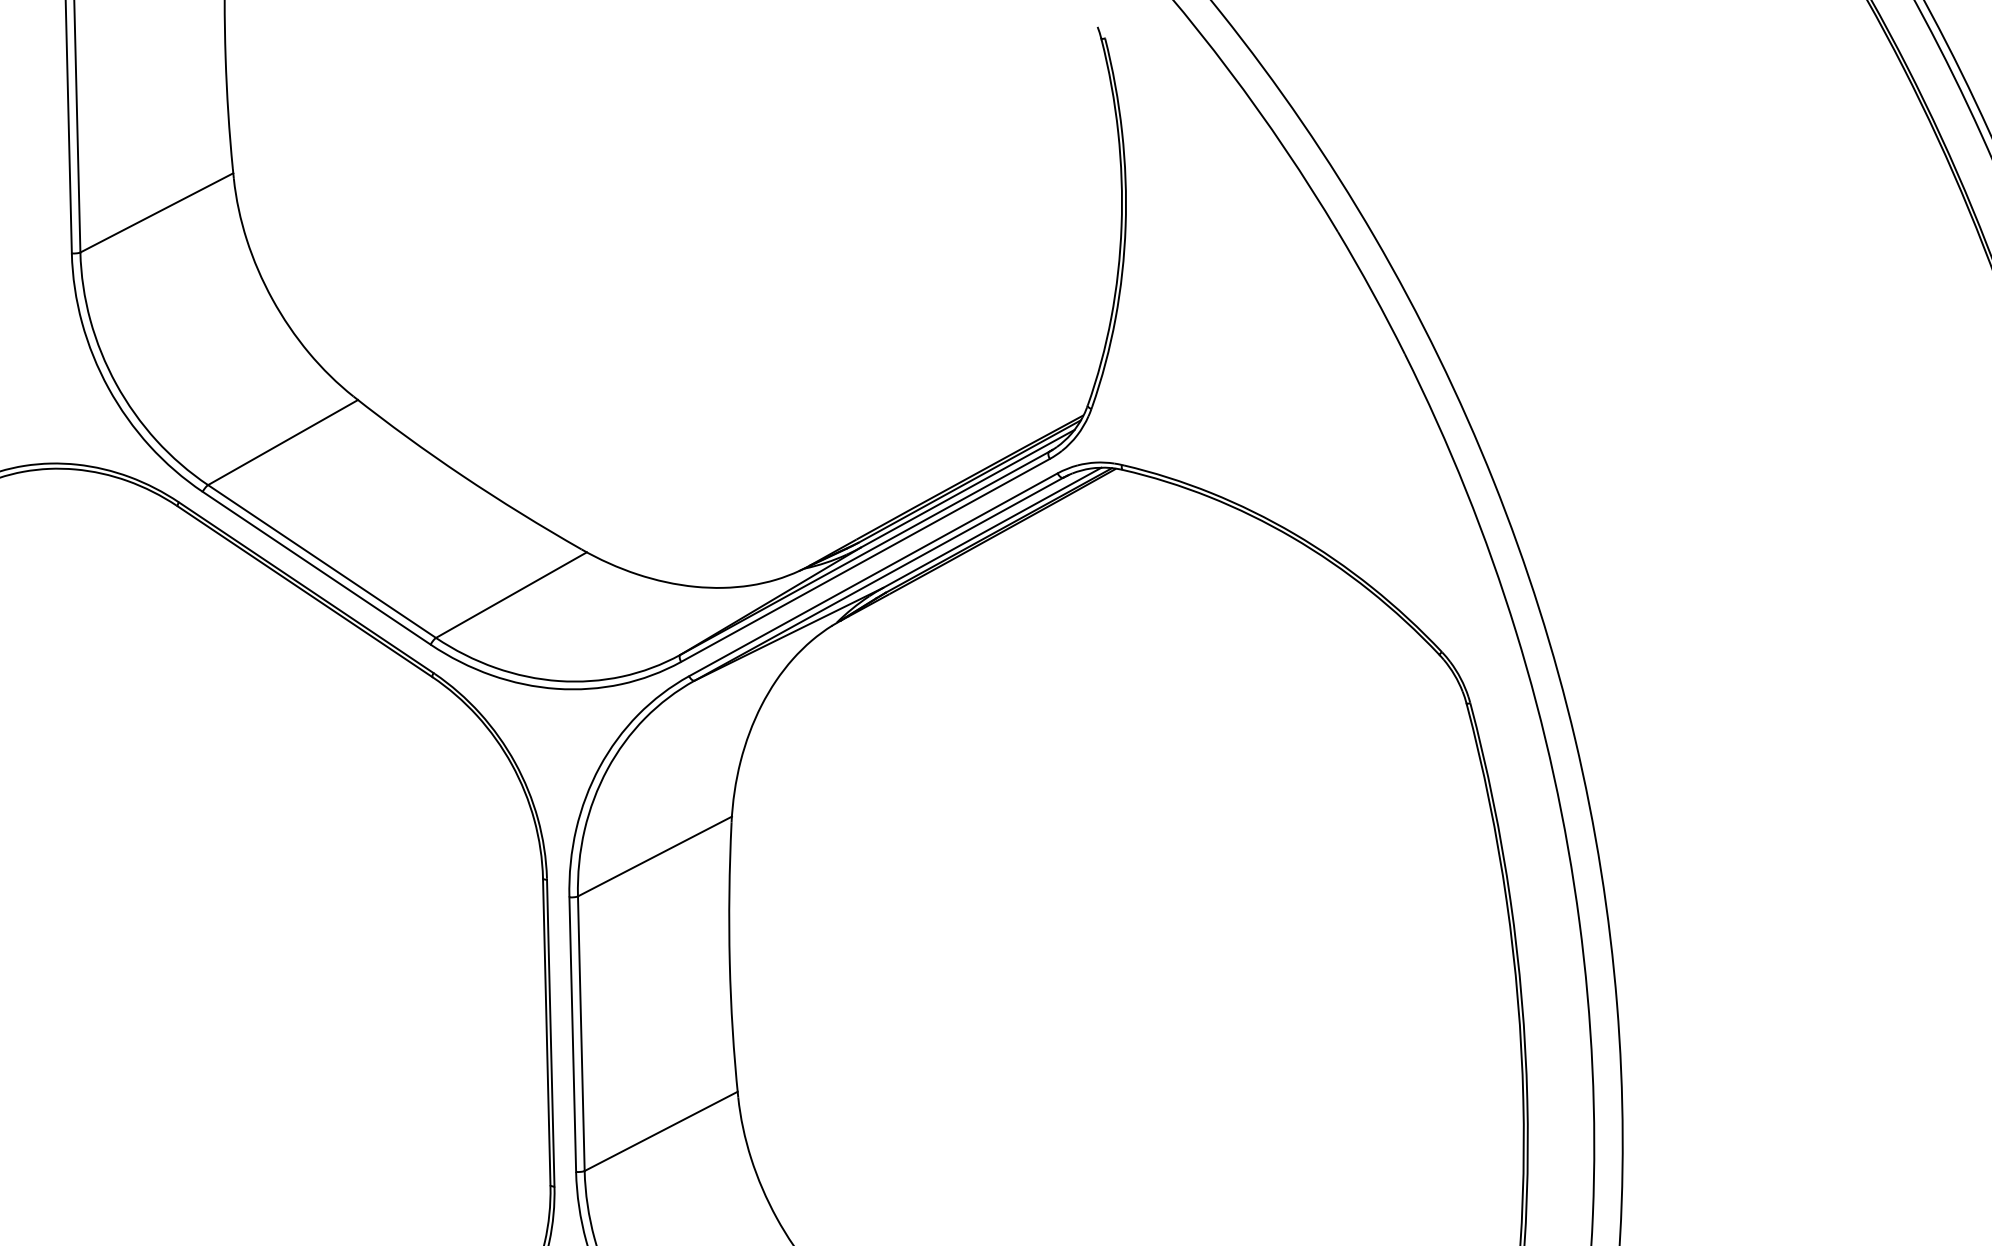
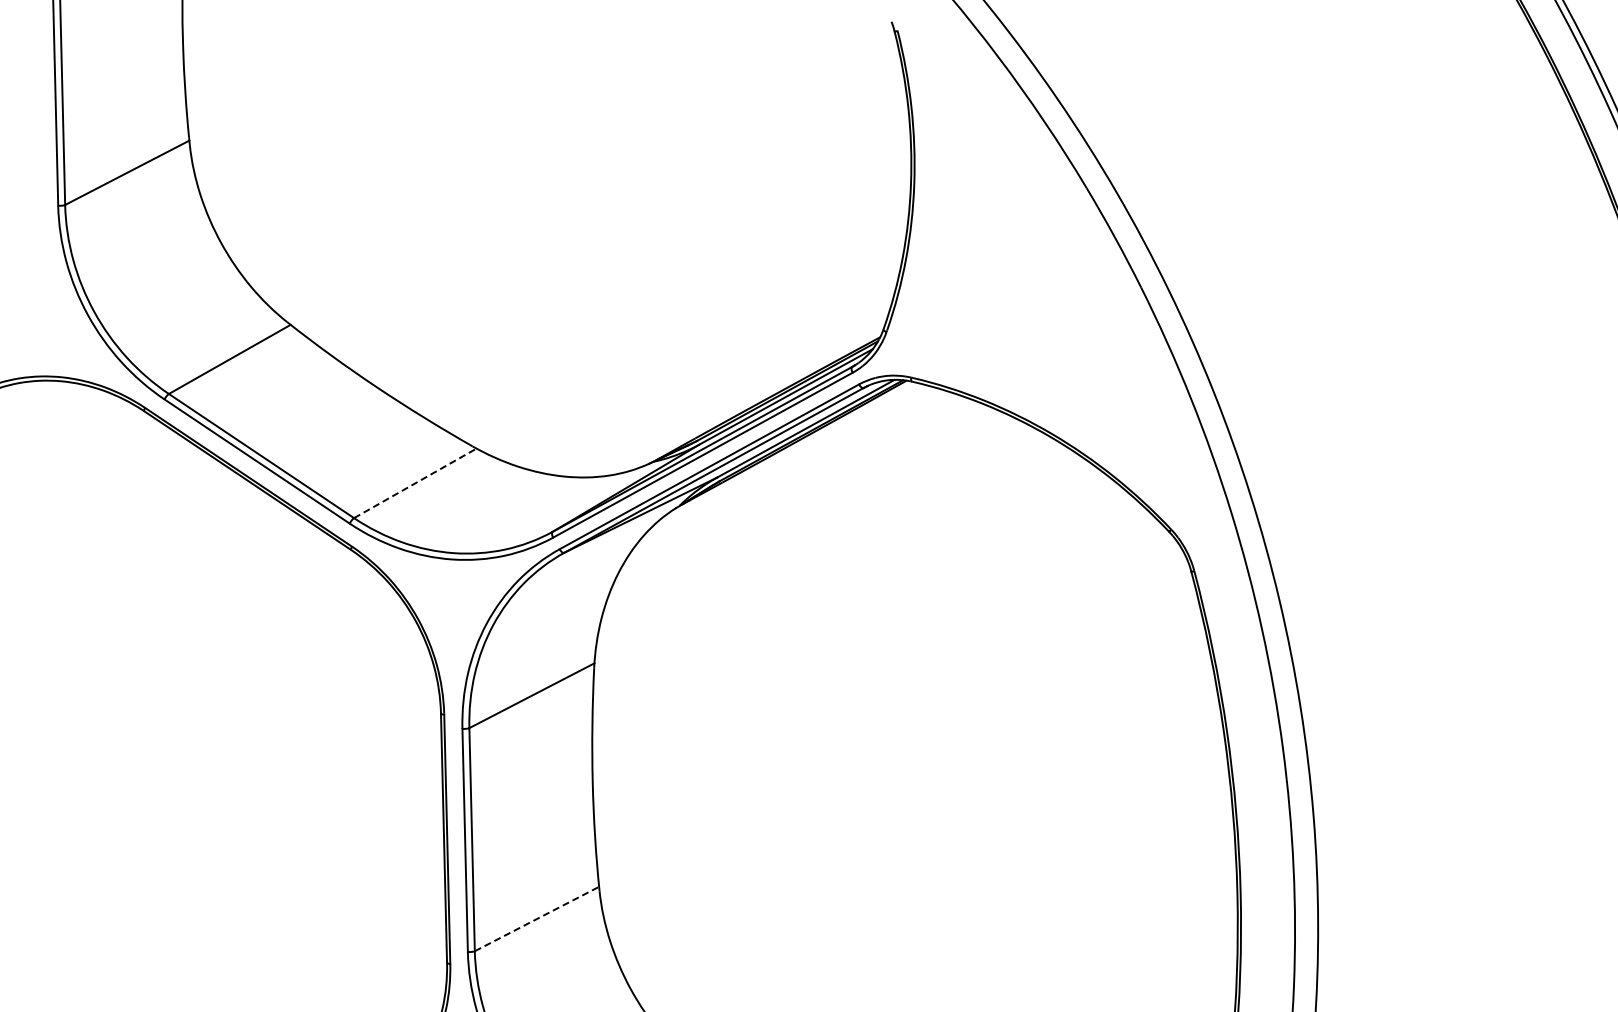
line: (511, 595) -> (415, 483), solid -> dashed
line: (661, 1130) -> (537, 918), solid -> dashed

